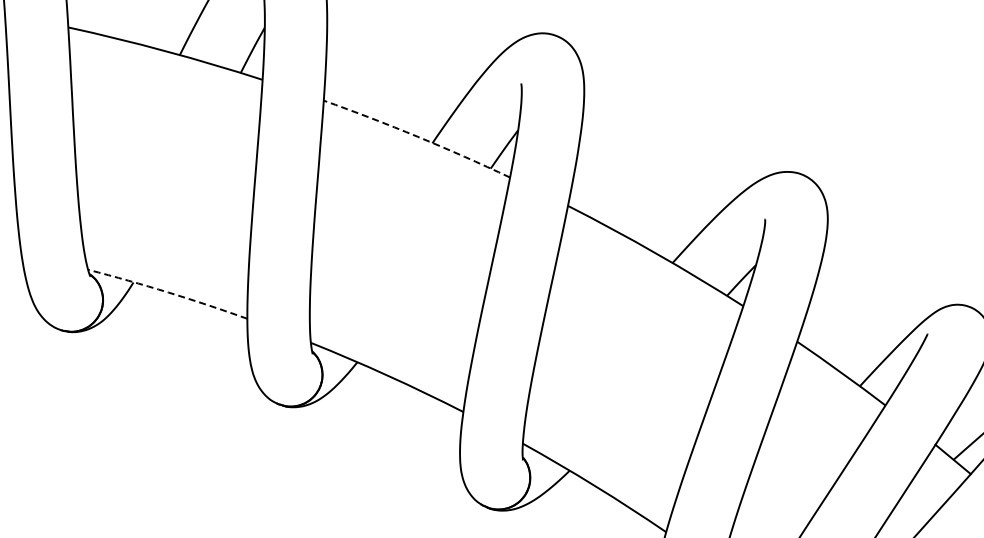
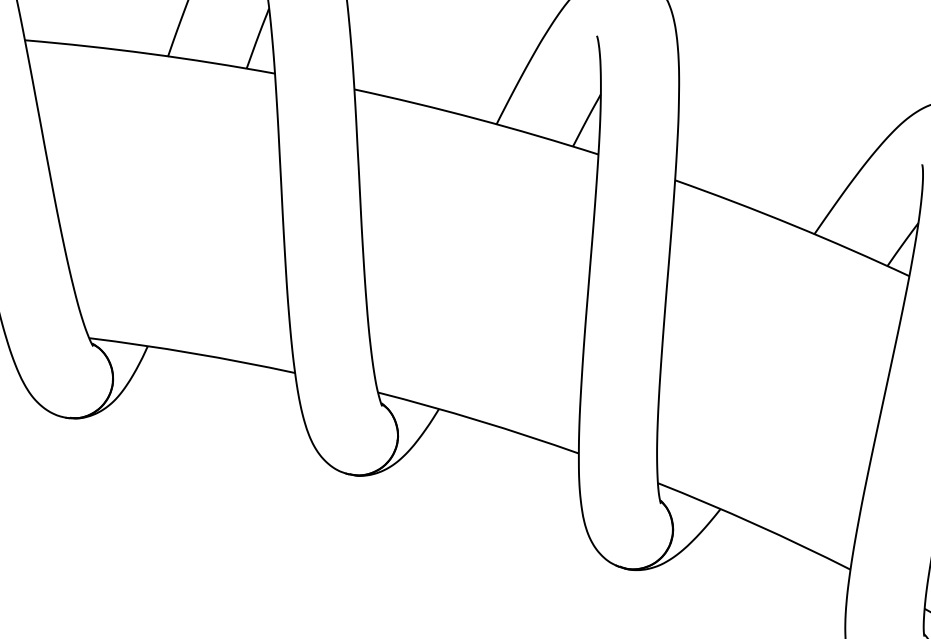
arc: (417, 136) -> (476, 118), dashed -> solid
arc: (168, 292) -> (192, 353), dashed -> solid

